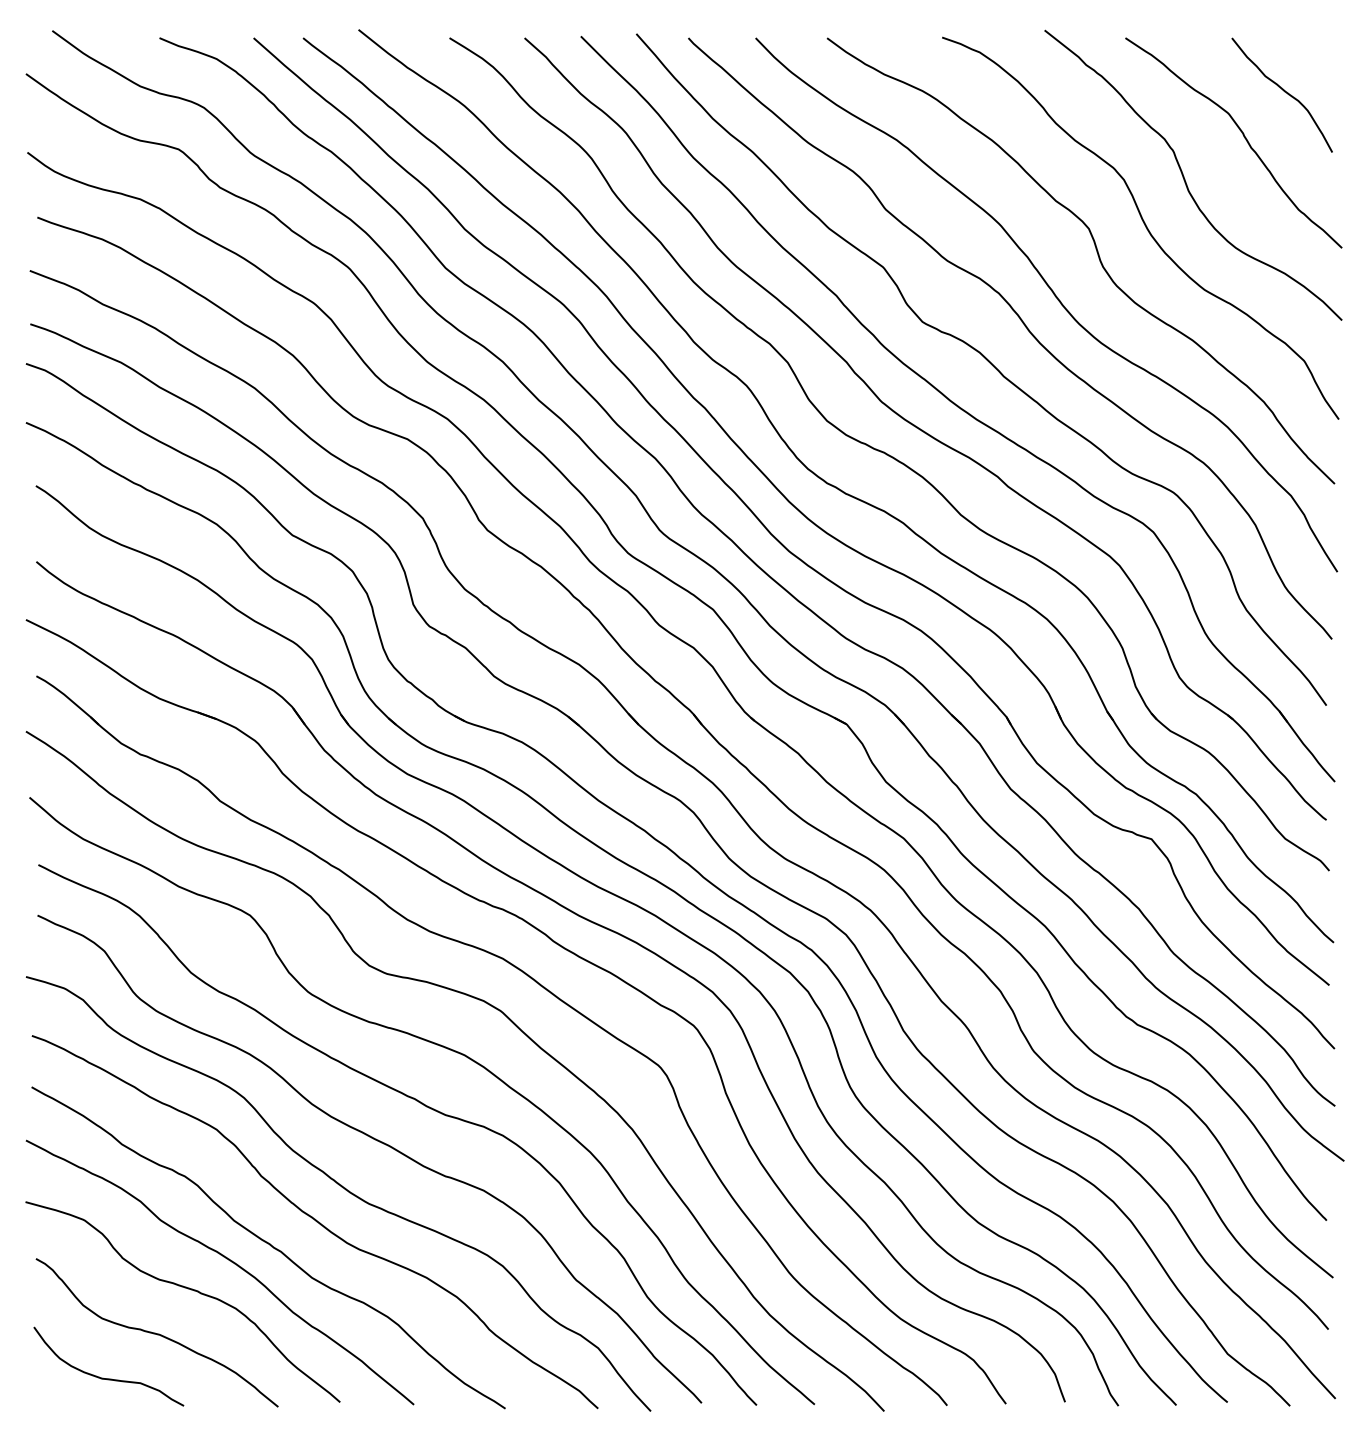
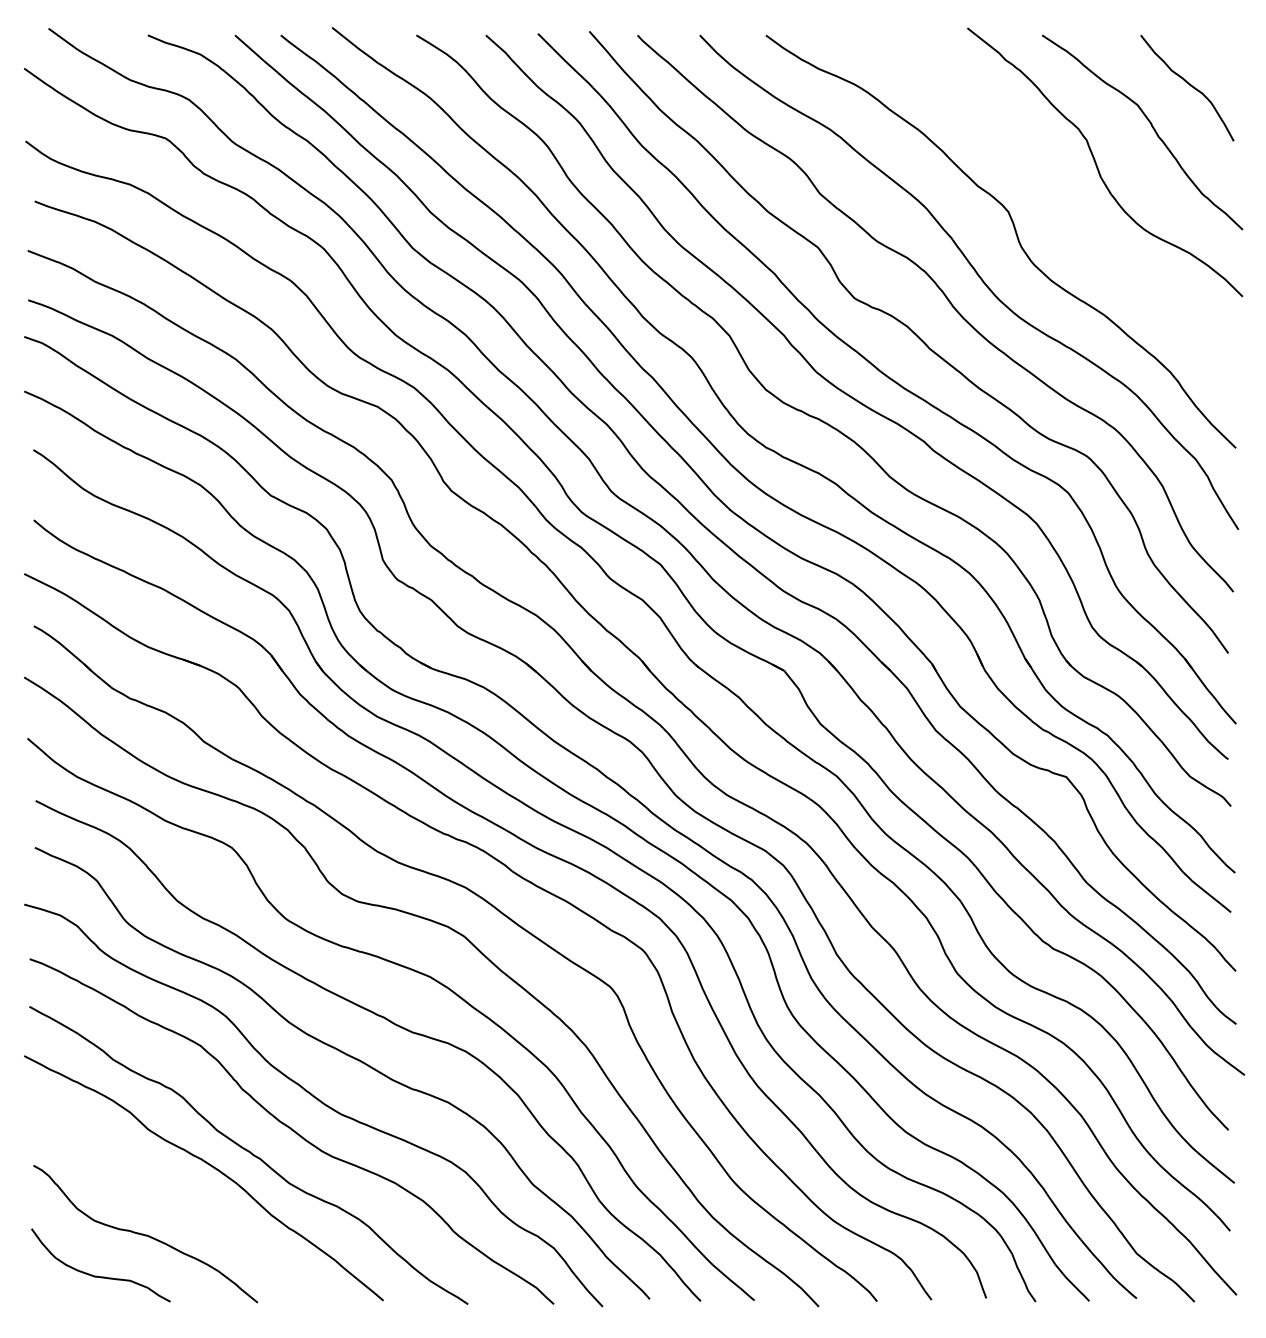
curve: (1144, 225) -> (1059, 208), removed
curve: (184, 1288) -> (170, 1193), removed

